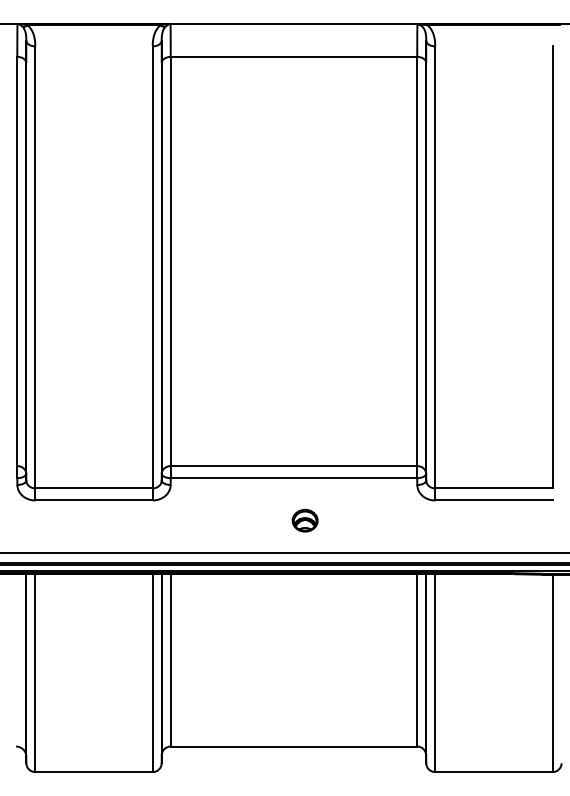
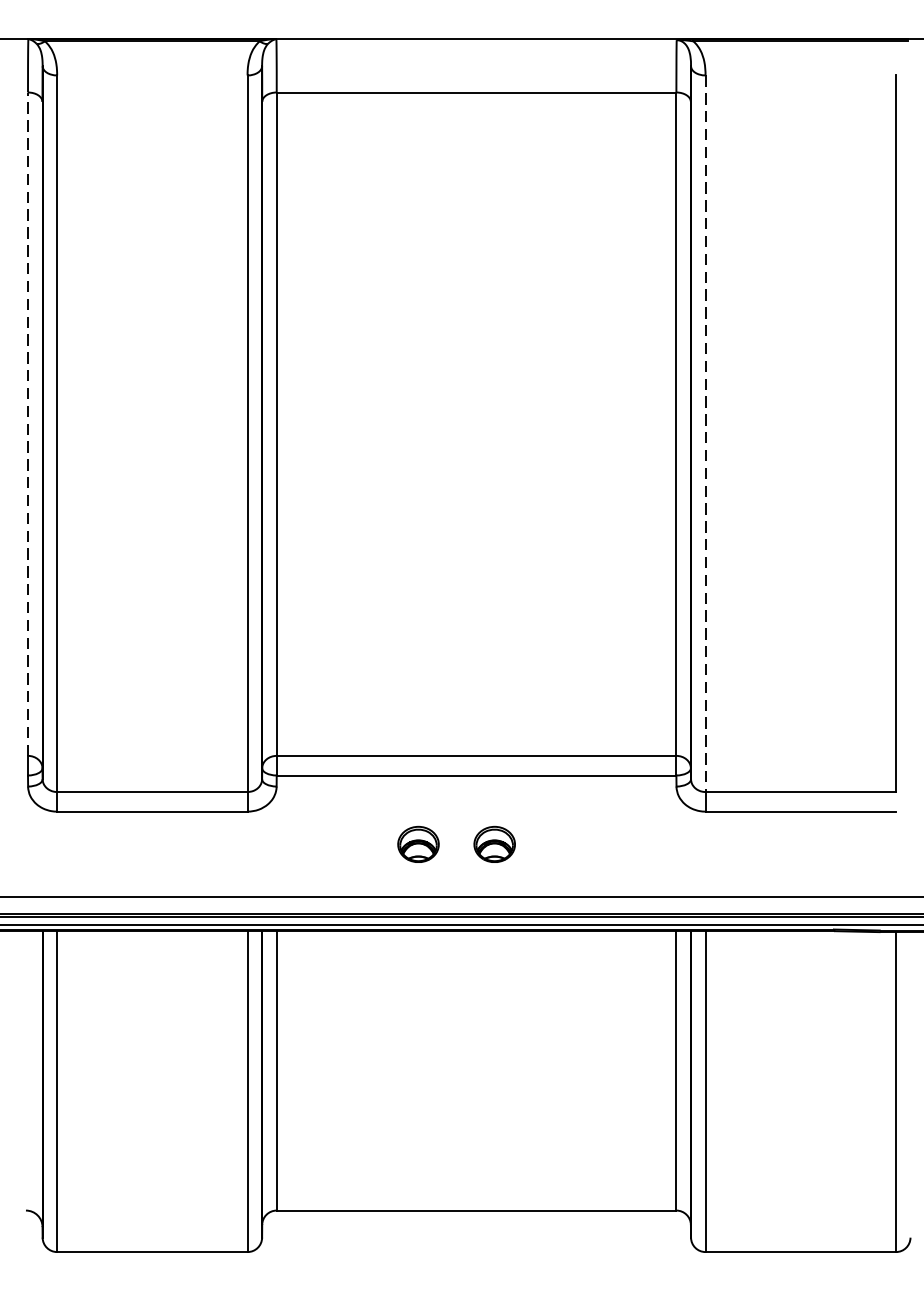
line: (17, 261) -> (28, 424), solid -> dashed
line: (435, 267) -> (706, 433), solid -> dashed
part: (257, 520) -> (417, 844), added

